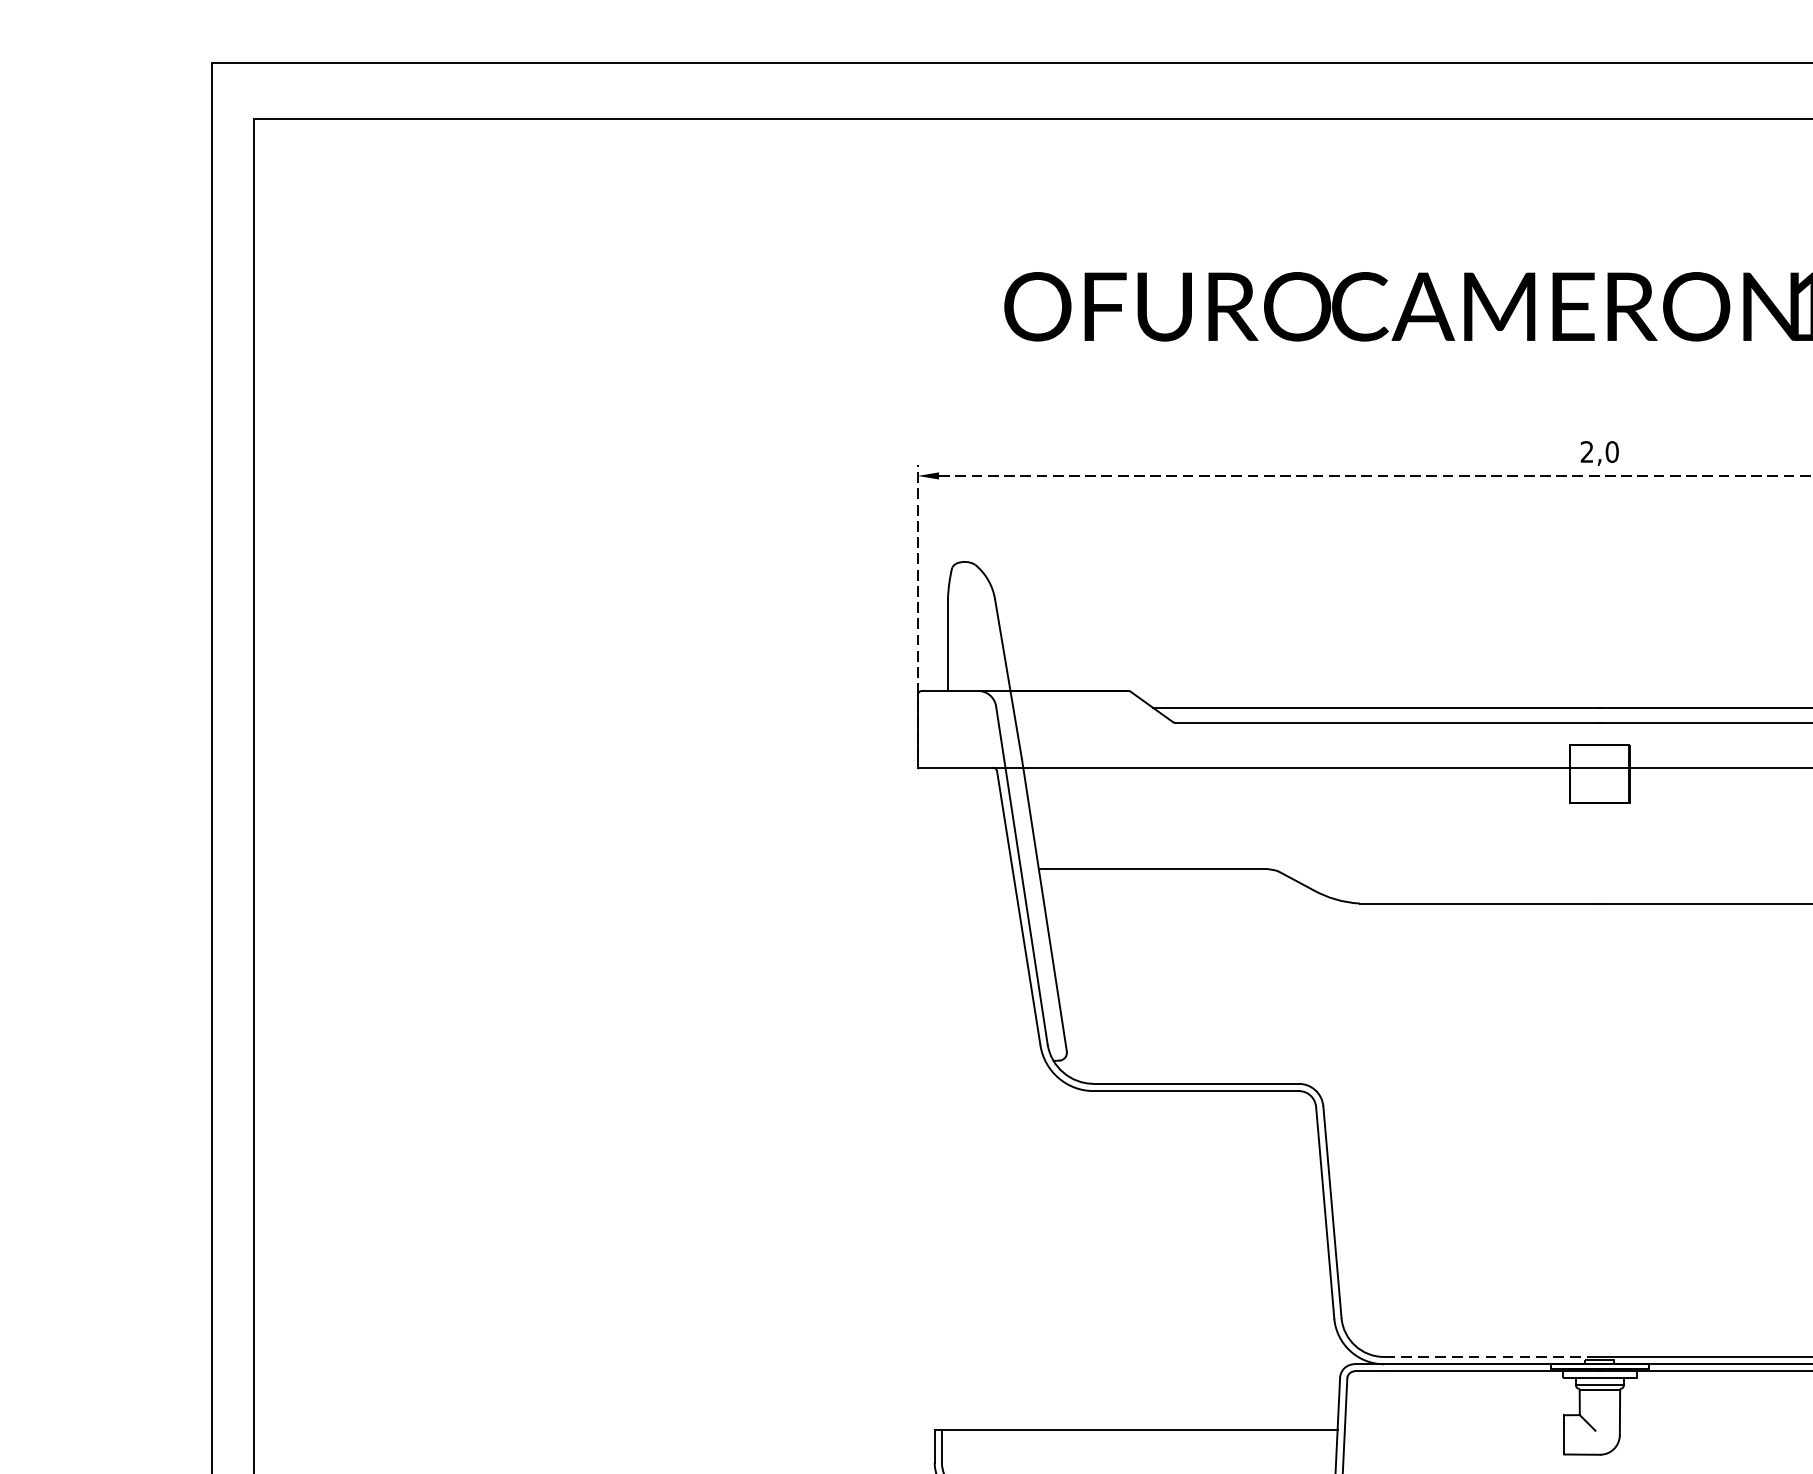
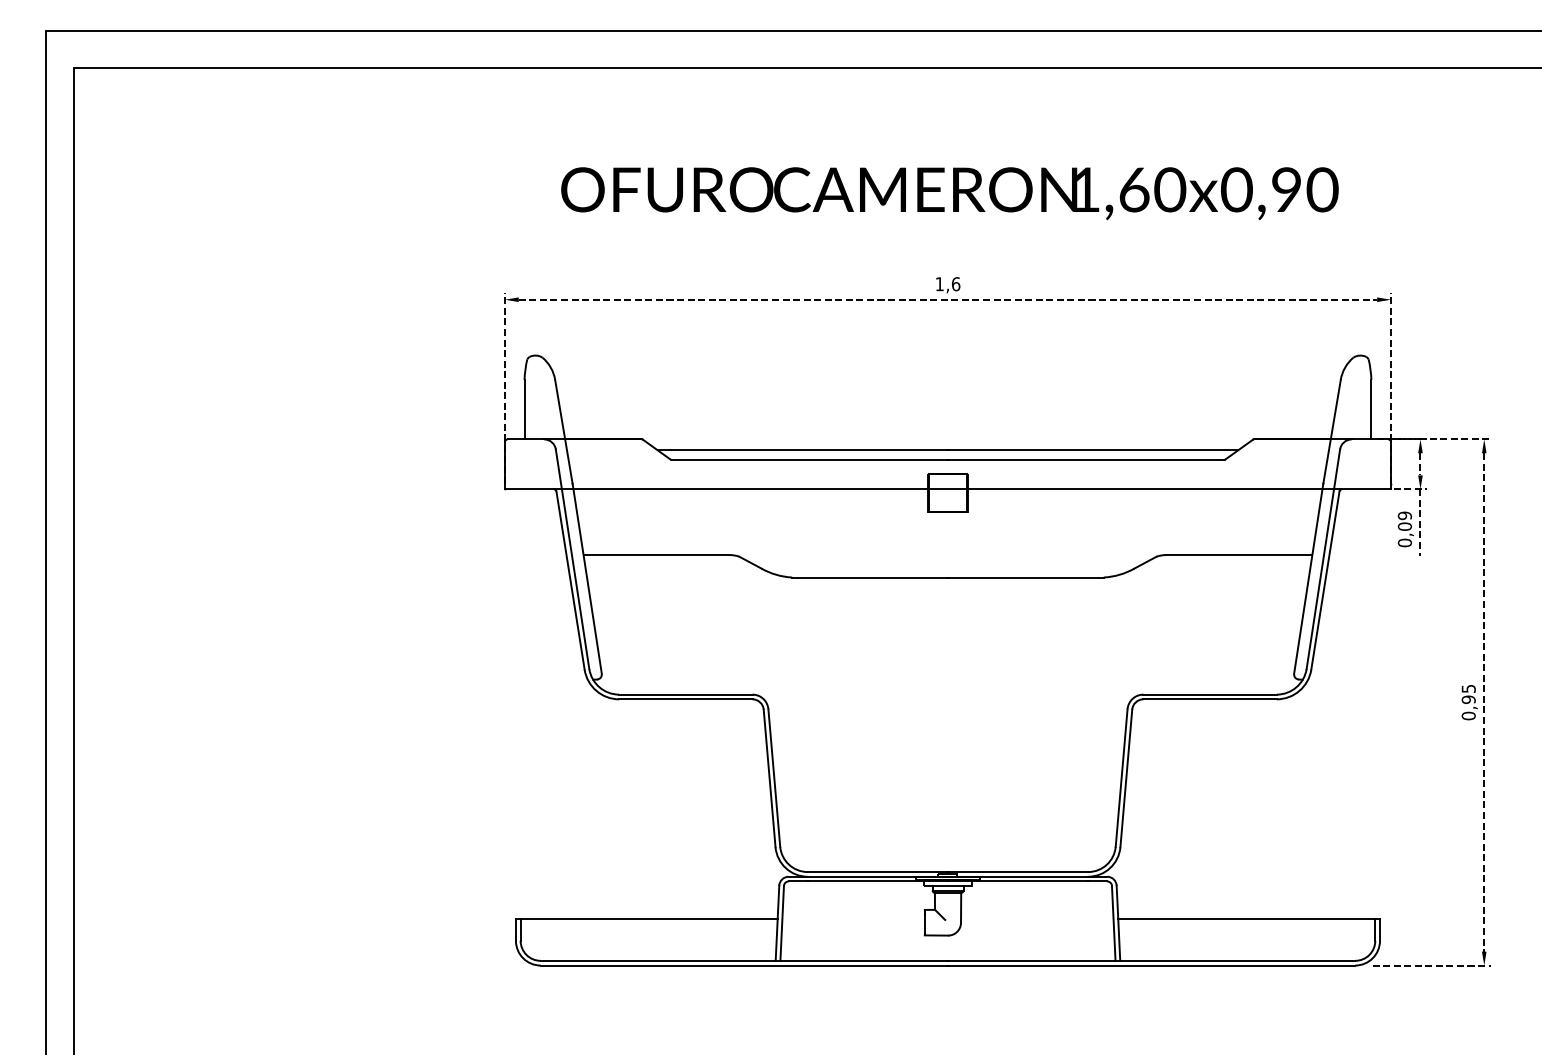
text: (1599, 452) -> (947, 284), 2,0 -> 1,6
line: (1492, 1357) -> (878, 872), dashed -> solid

